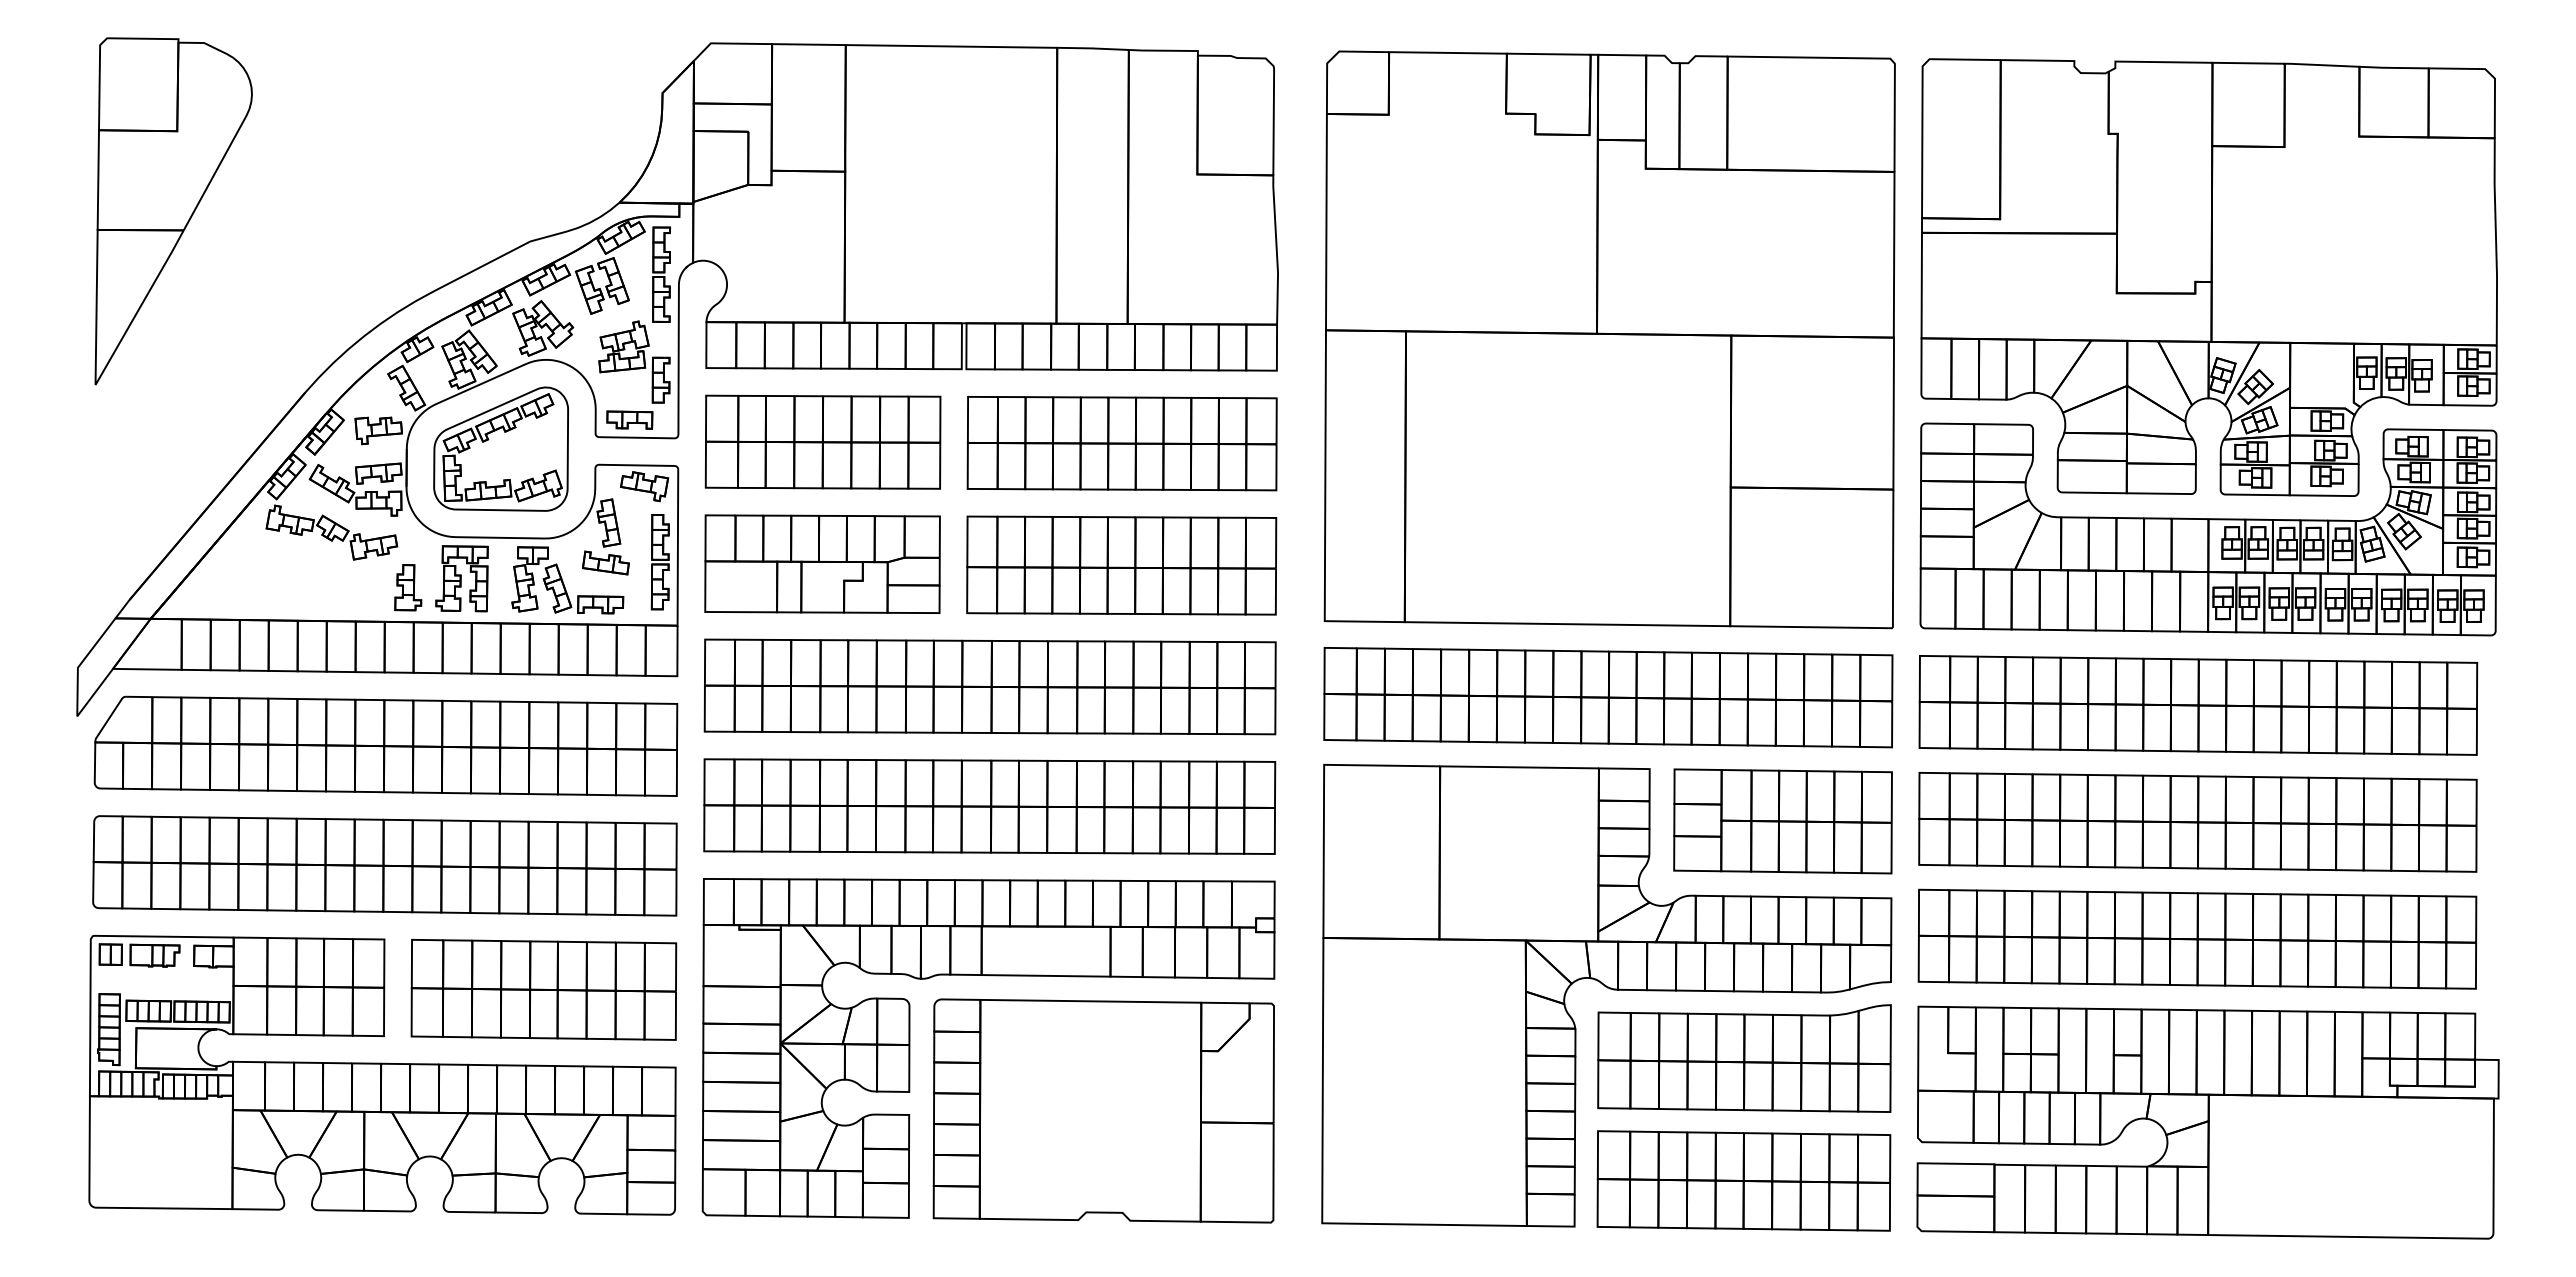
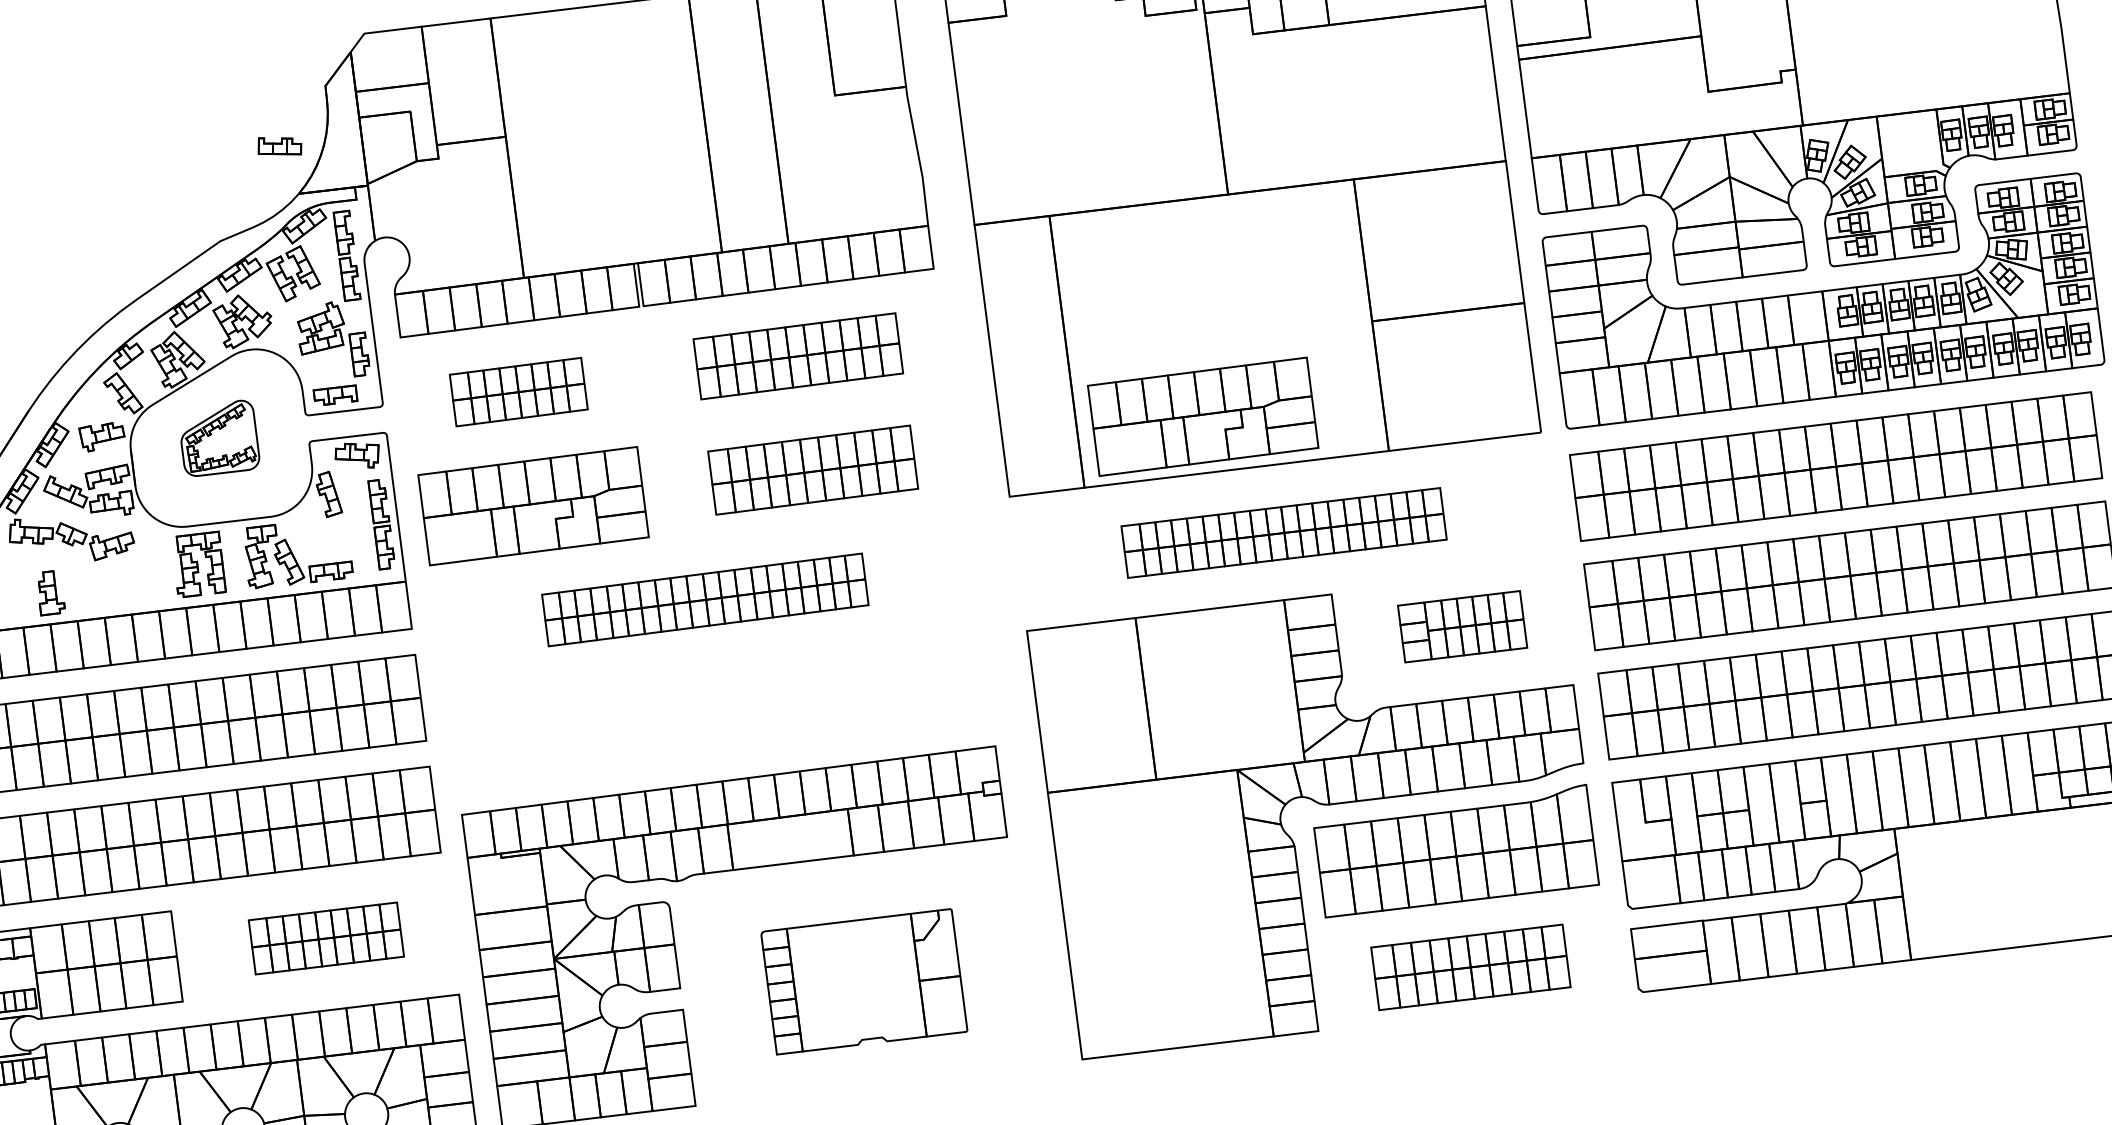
part: (822, 441) -> (518, 391), size x0.6
part: (1121, 443) -> (797, 356), size x0.7
part: (500, 448) -> (218, 438), size x0.6
part: (605, 562) -> (279, 145), moved
part: (1539, 563) -> (1203, 416), added
part: (1121, 565) -> (812, 470), size x0.7
part: (408, 587) -> (50, 592), moved
part: (989, 686) -> (704, 599), size x0.6
part: (1608, 697) -> (1284, 532), size x0.6
part: (989, 806) -> (719, 711), removed
part: (1782, 821) -> (1462, 626), size x0.6
part: (543, 989) -> (325, 938), size x0.6
part: (1103, 1110) -> (864, 981), size x0.6
part: (1743, 1180) -> (1470, 966), size x0.7

